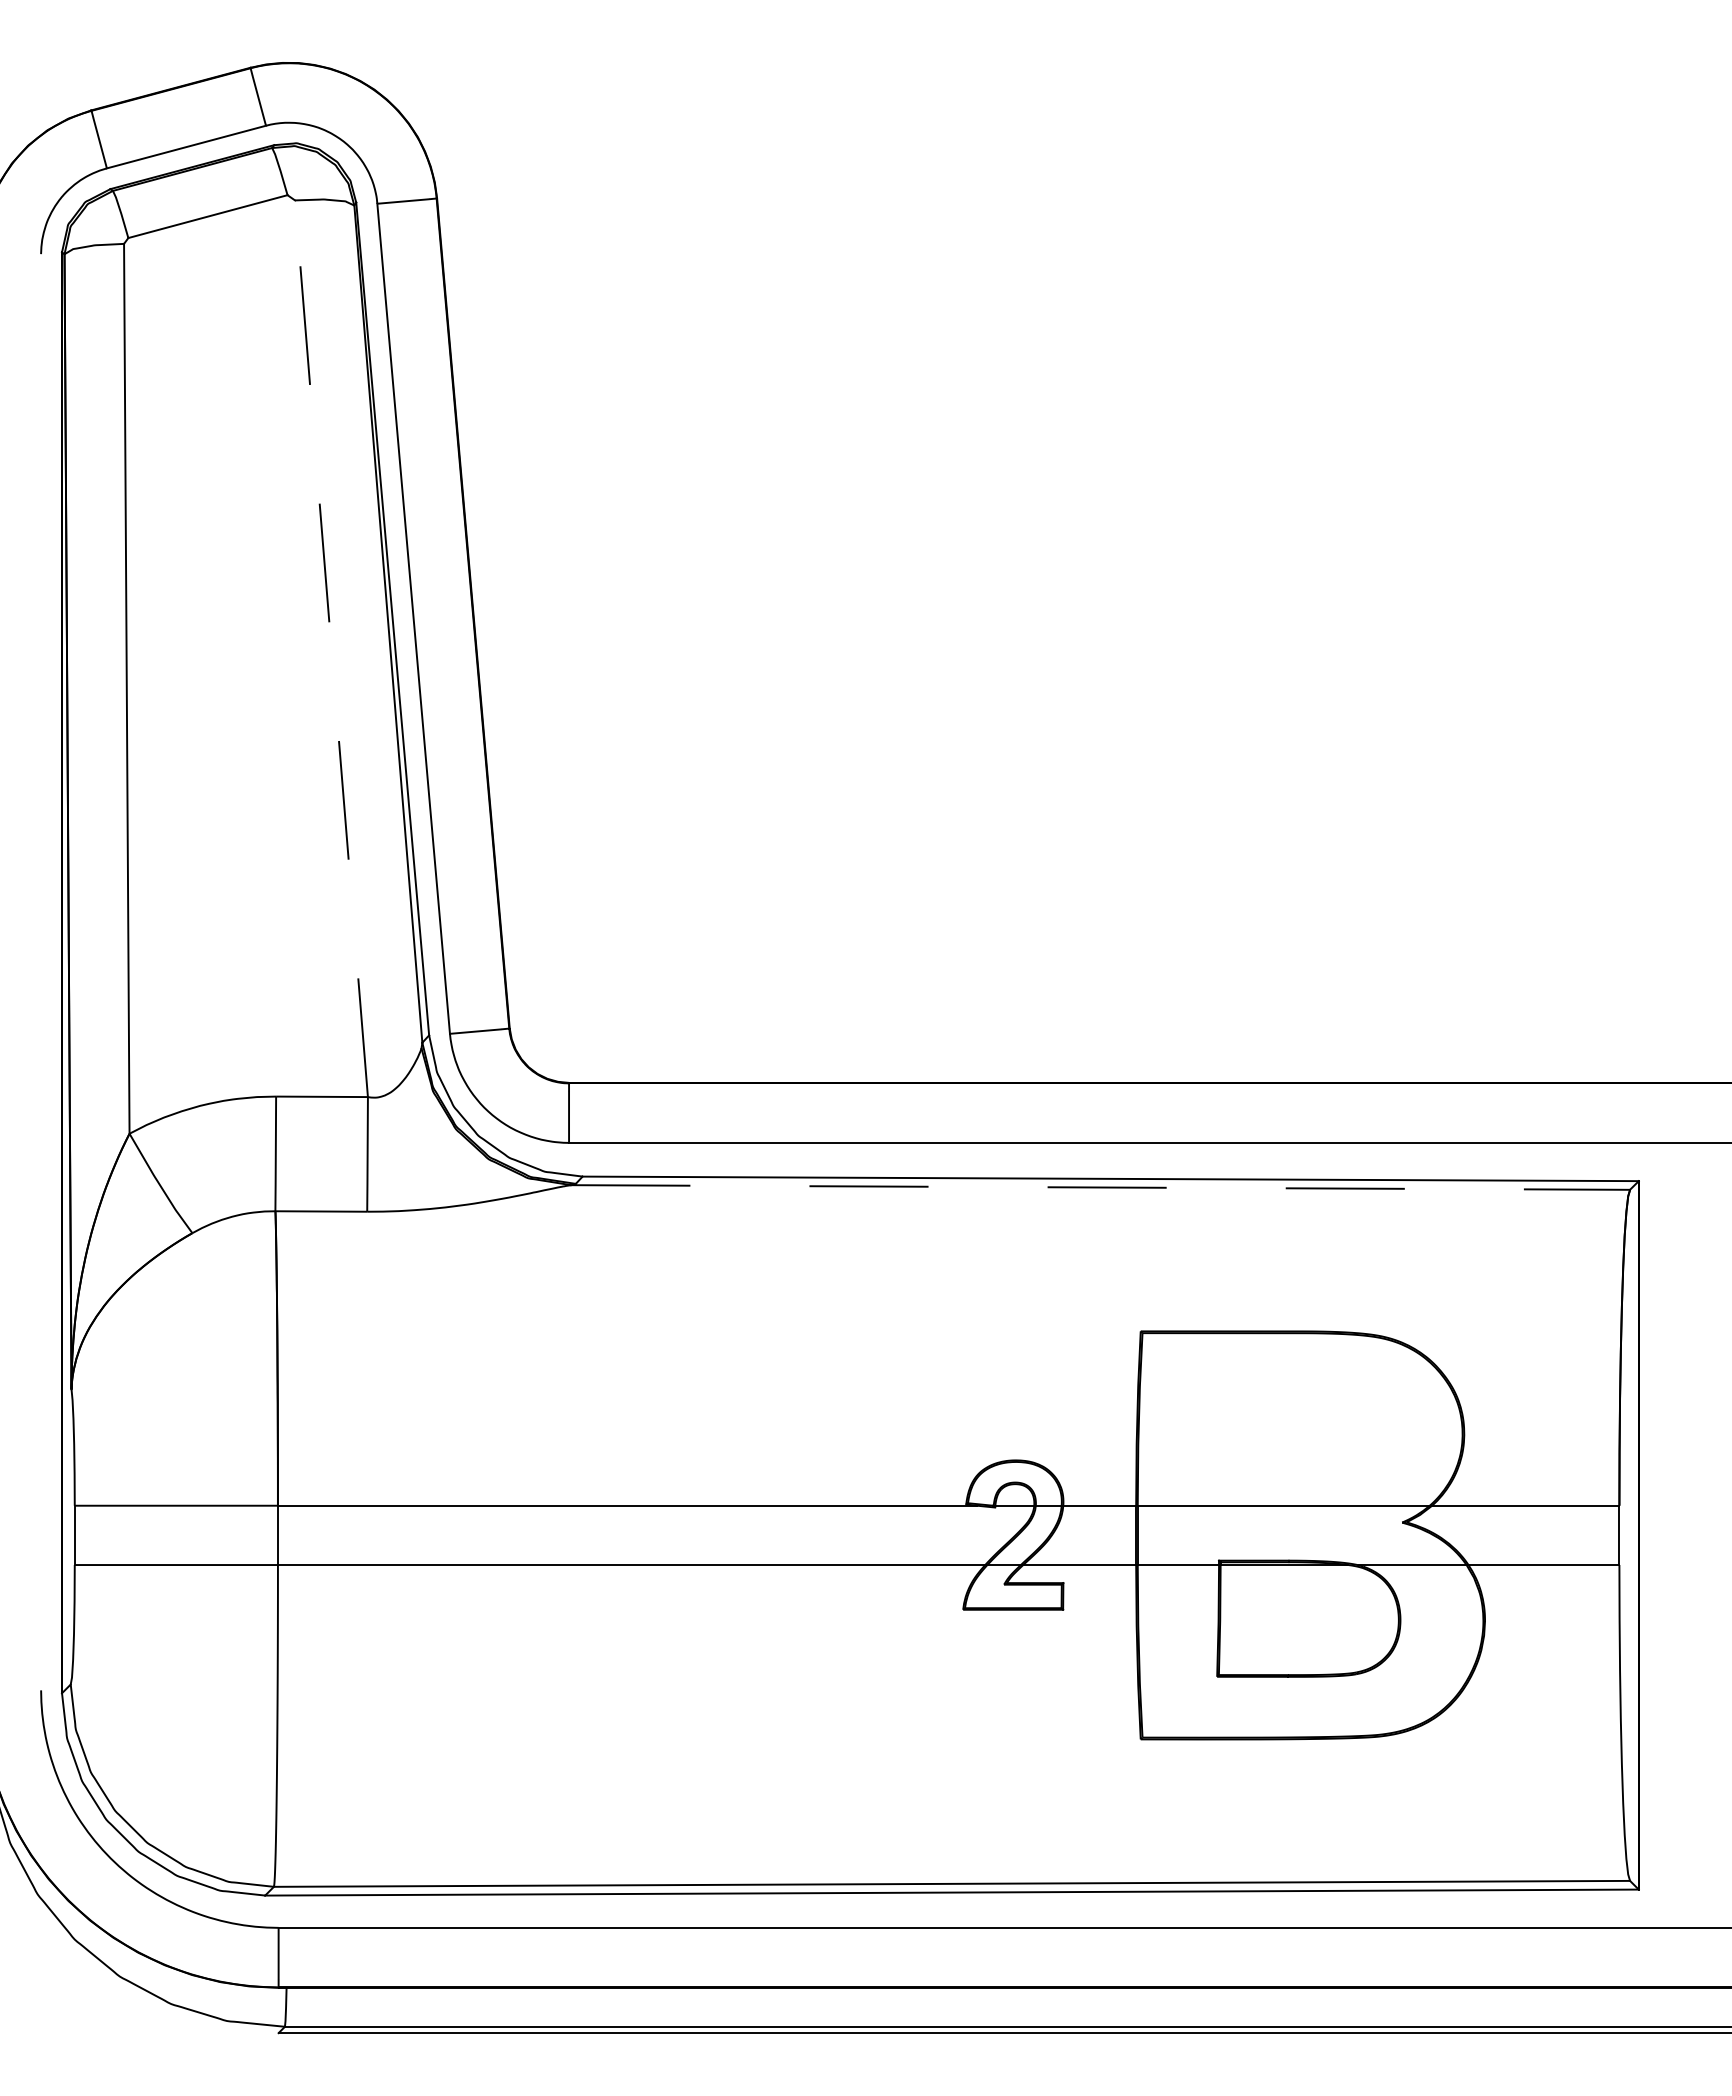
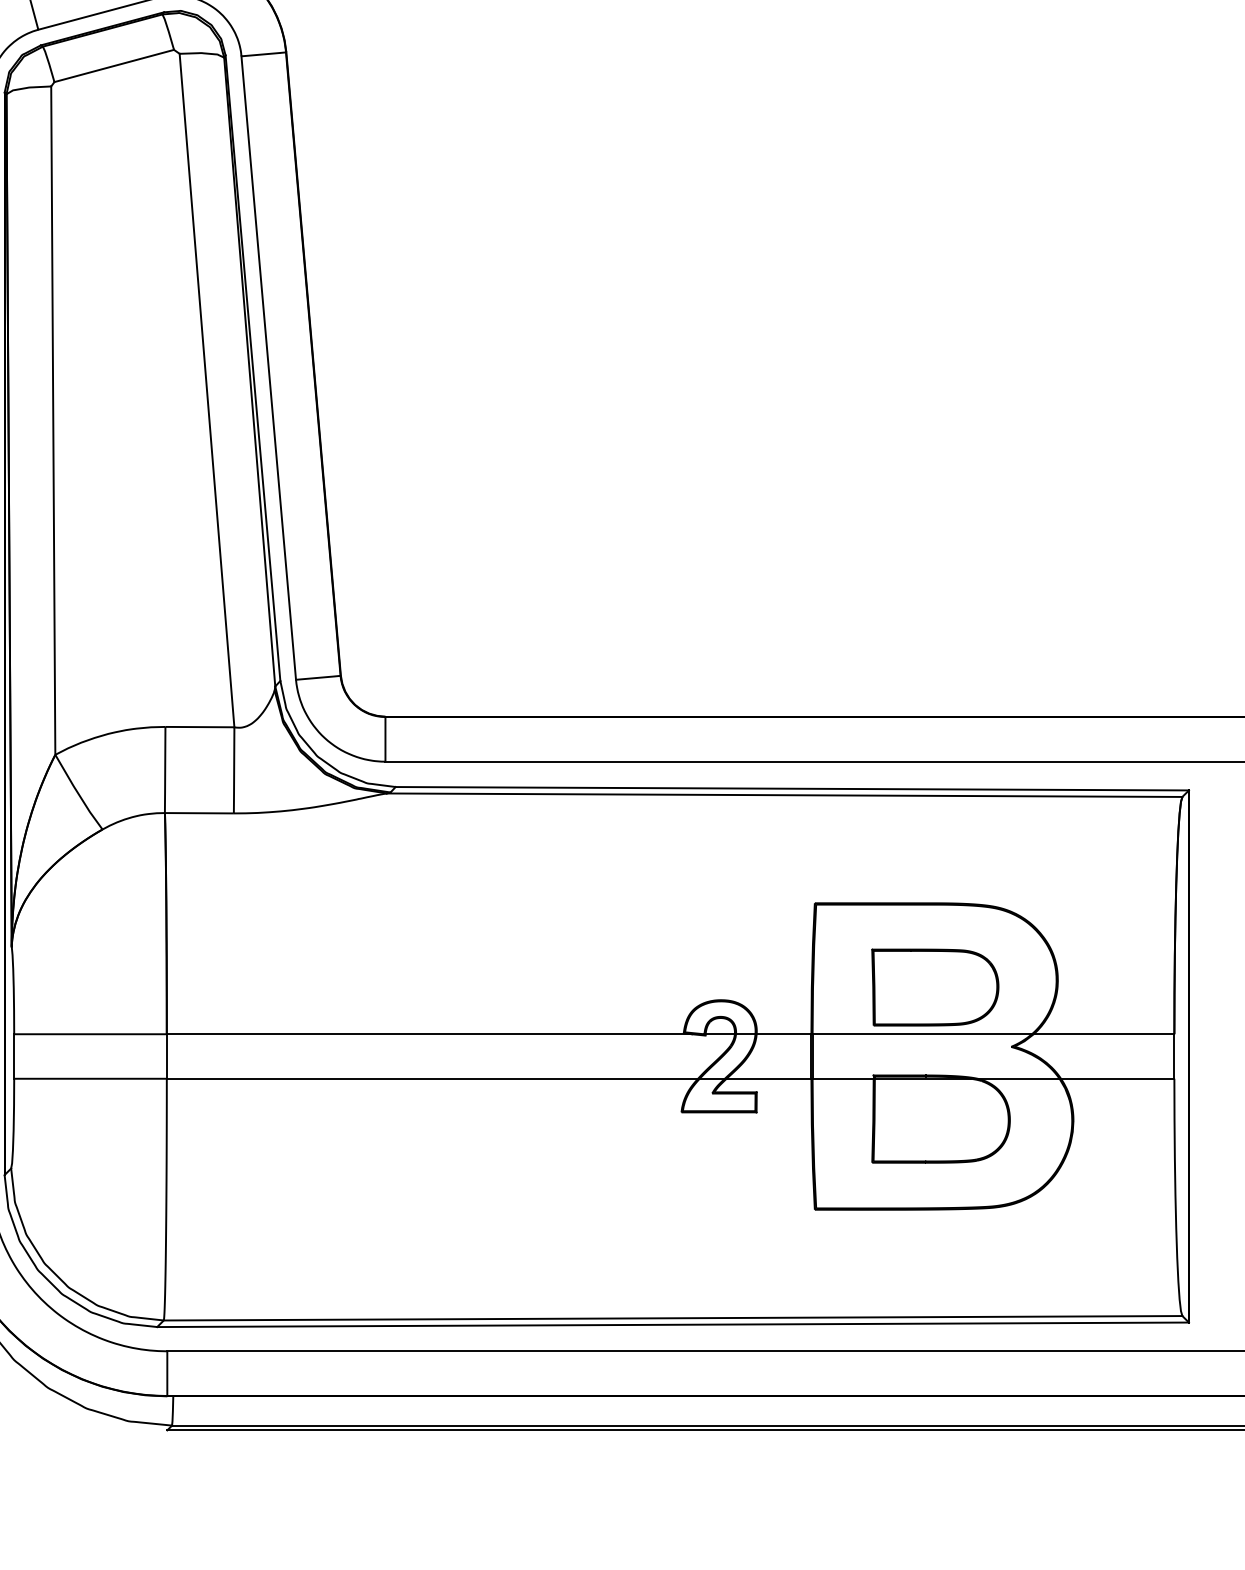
line: (331, 648) -> (207, 390), dashed -> solid
line: (1101, 1187) -> (785, 795), dashed -> solid
part: (1301, 1443) -> (935, 987), added

